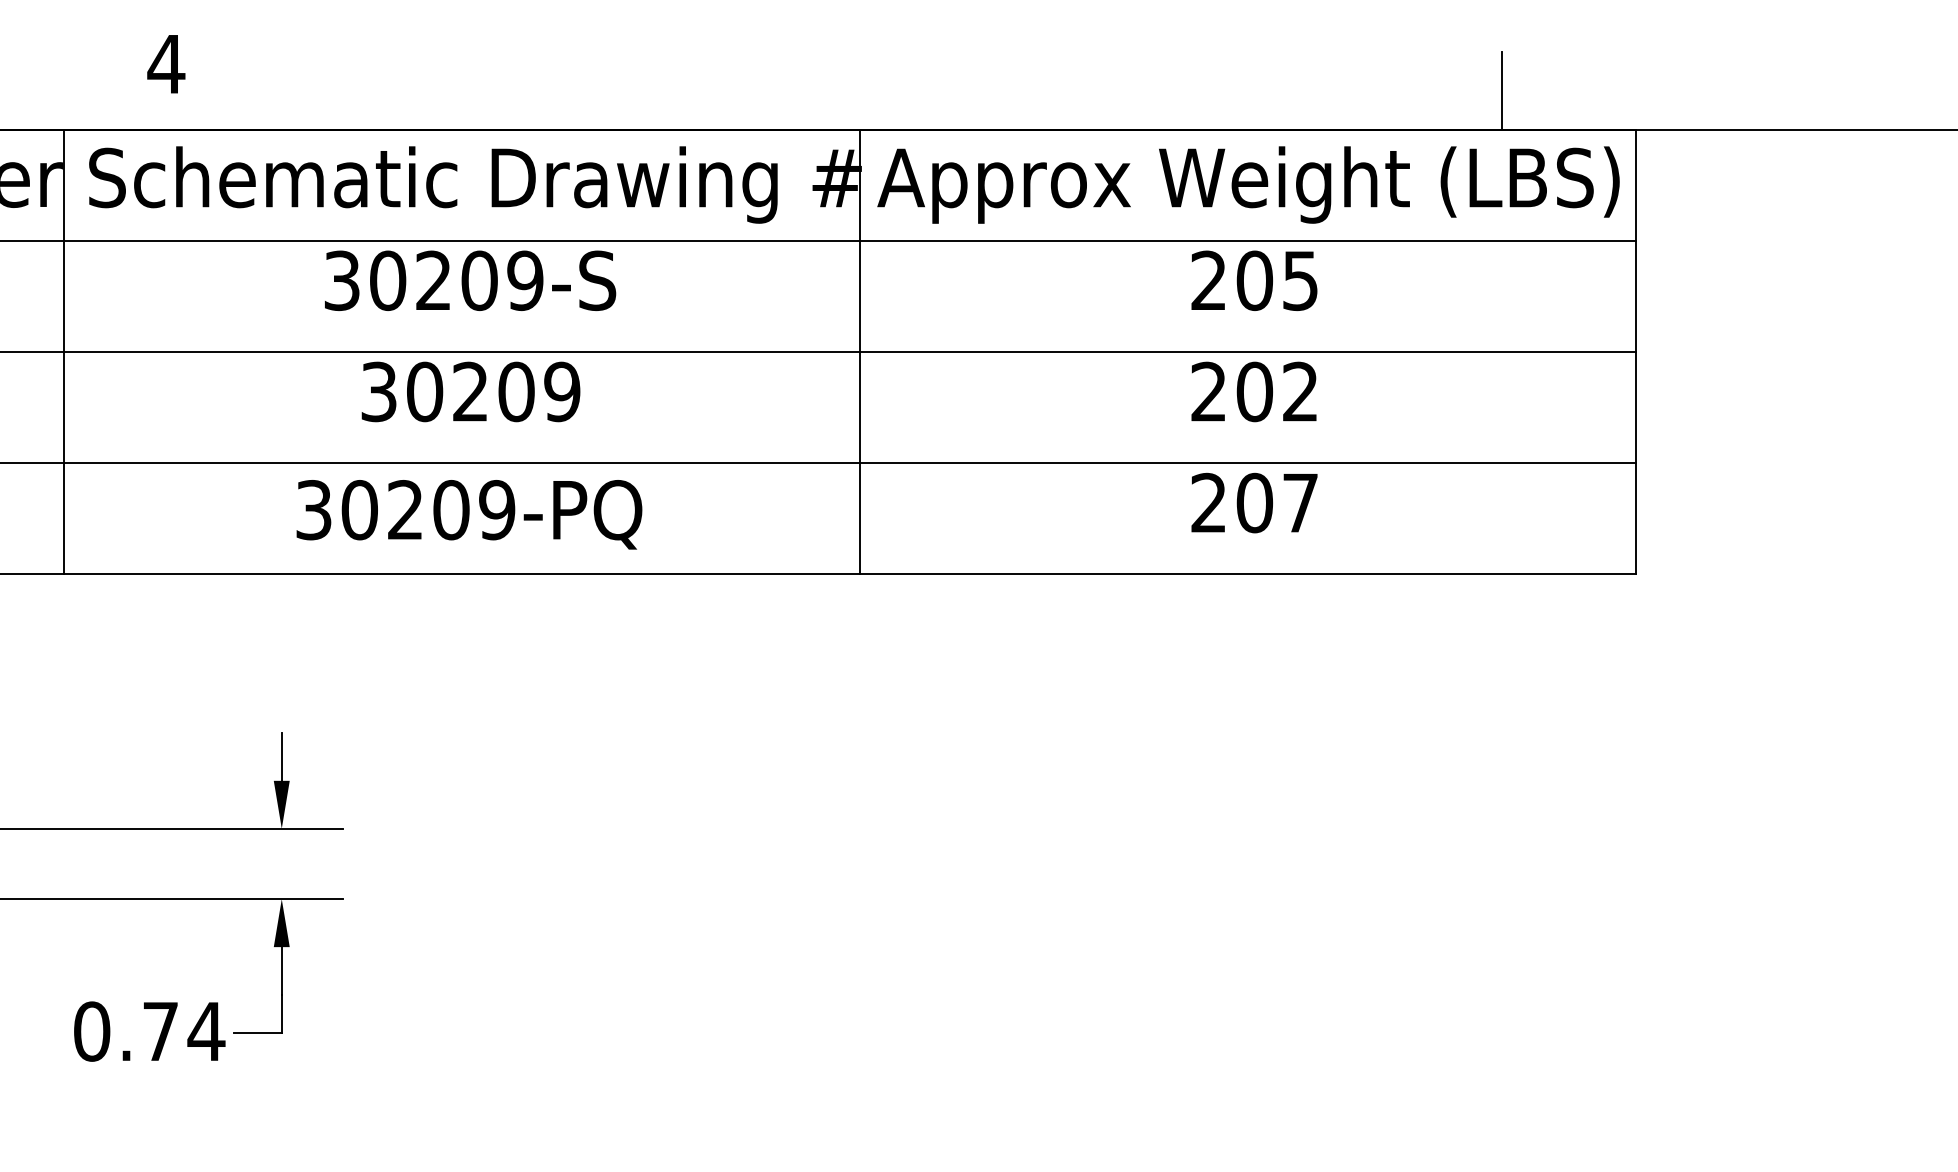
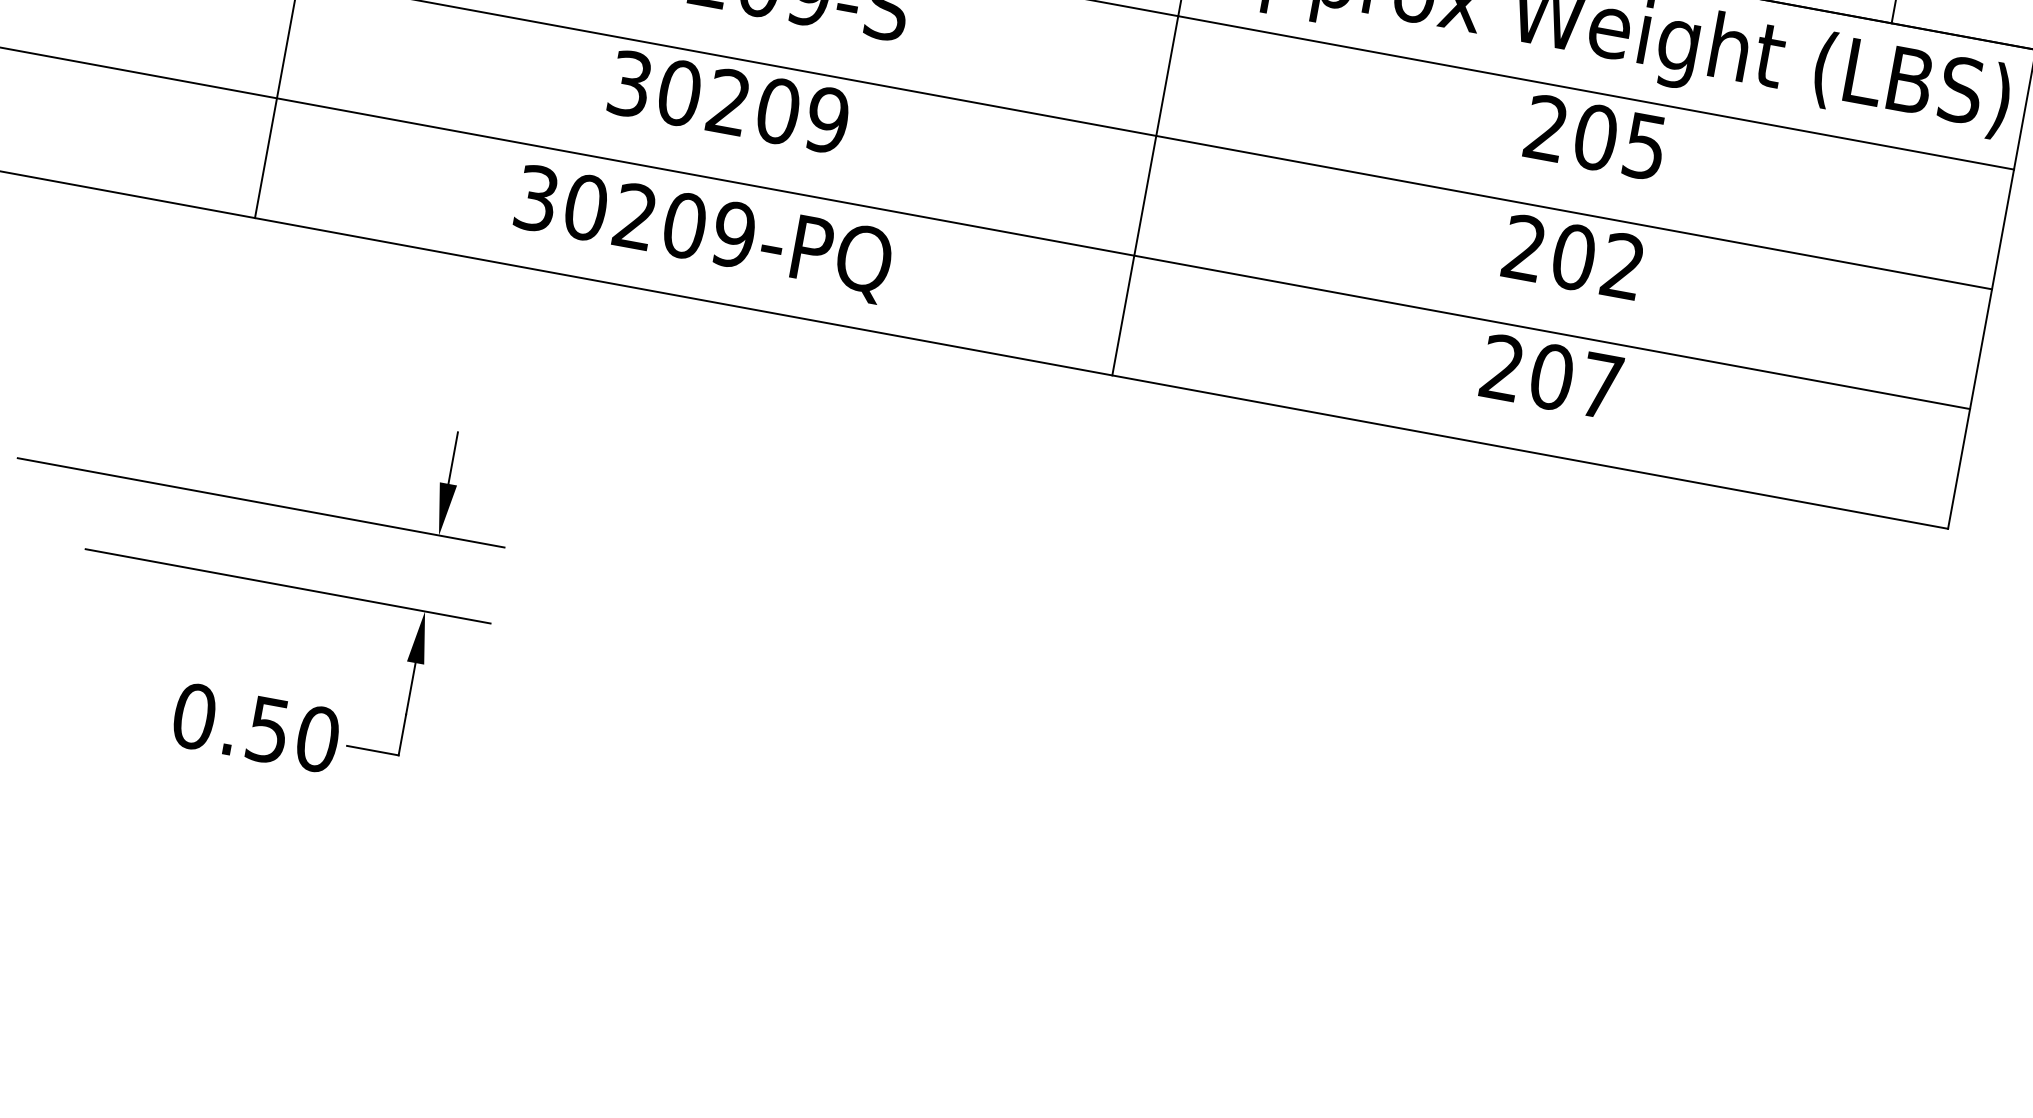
text: (184, 1031) -> (294, 734), 0.74 -> 0.50

